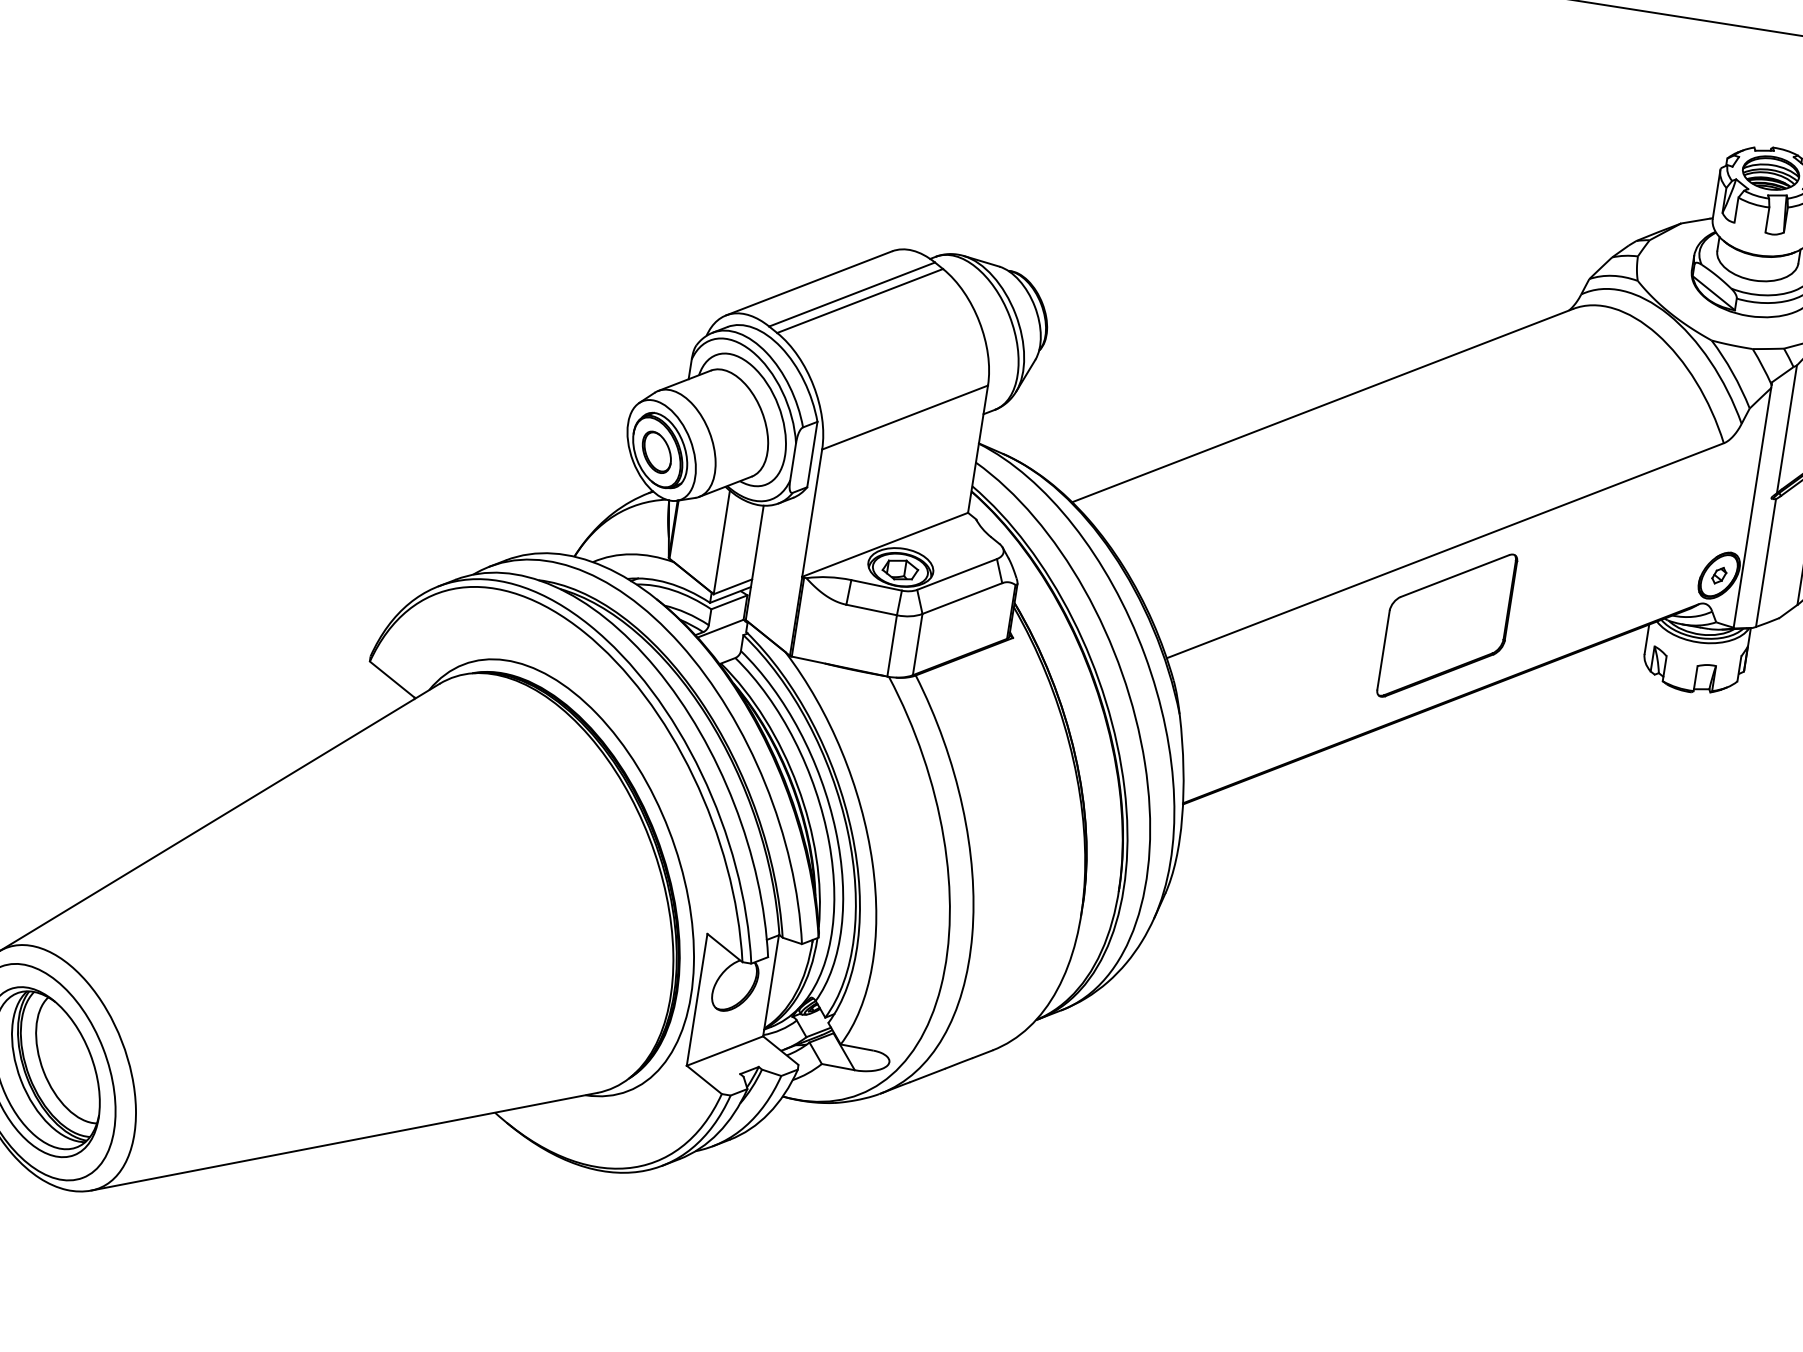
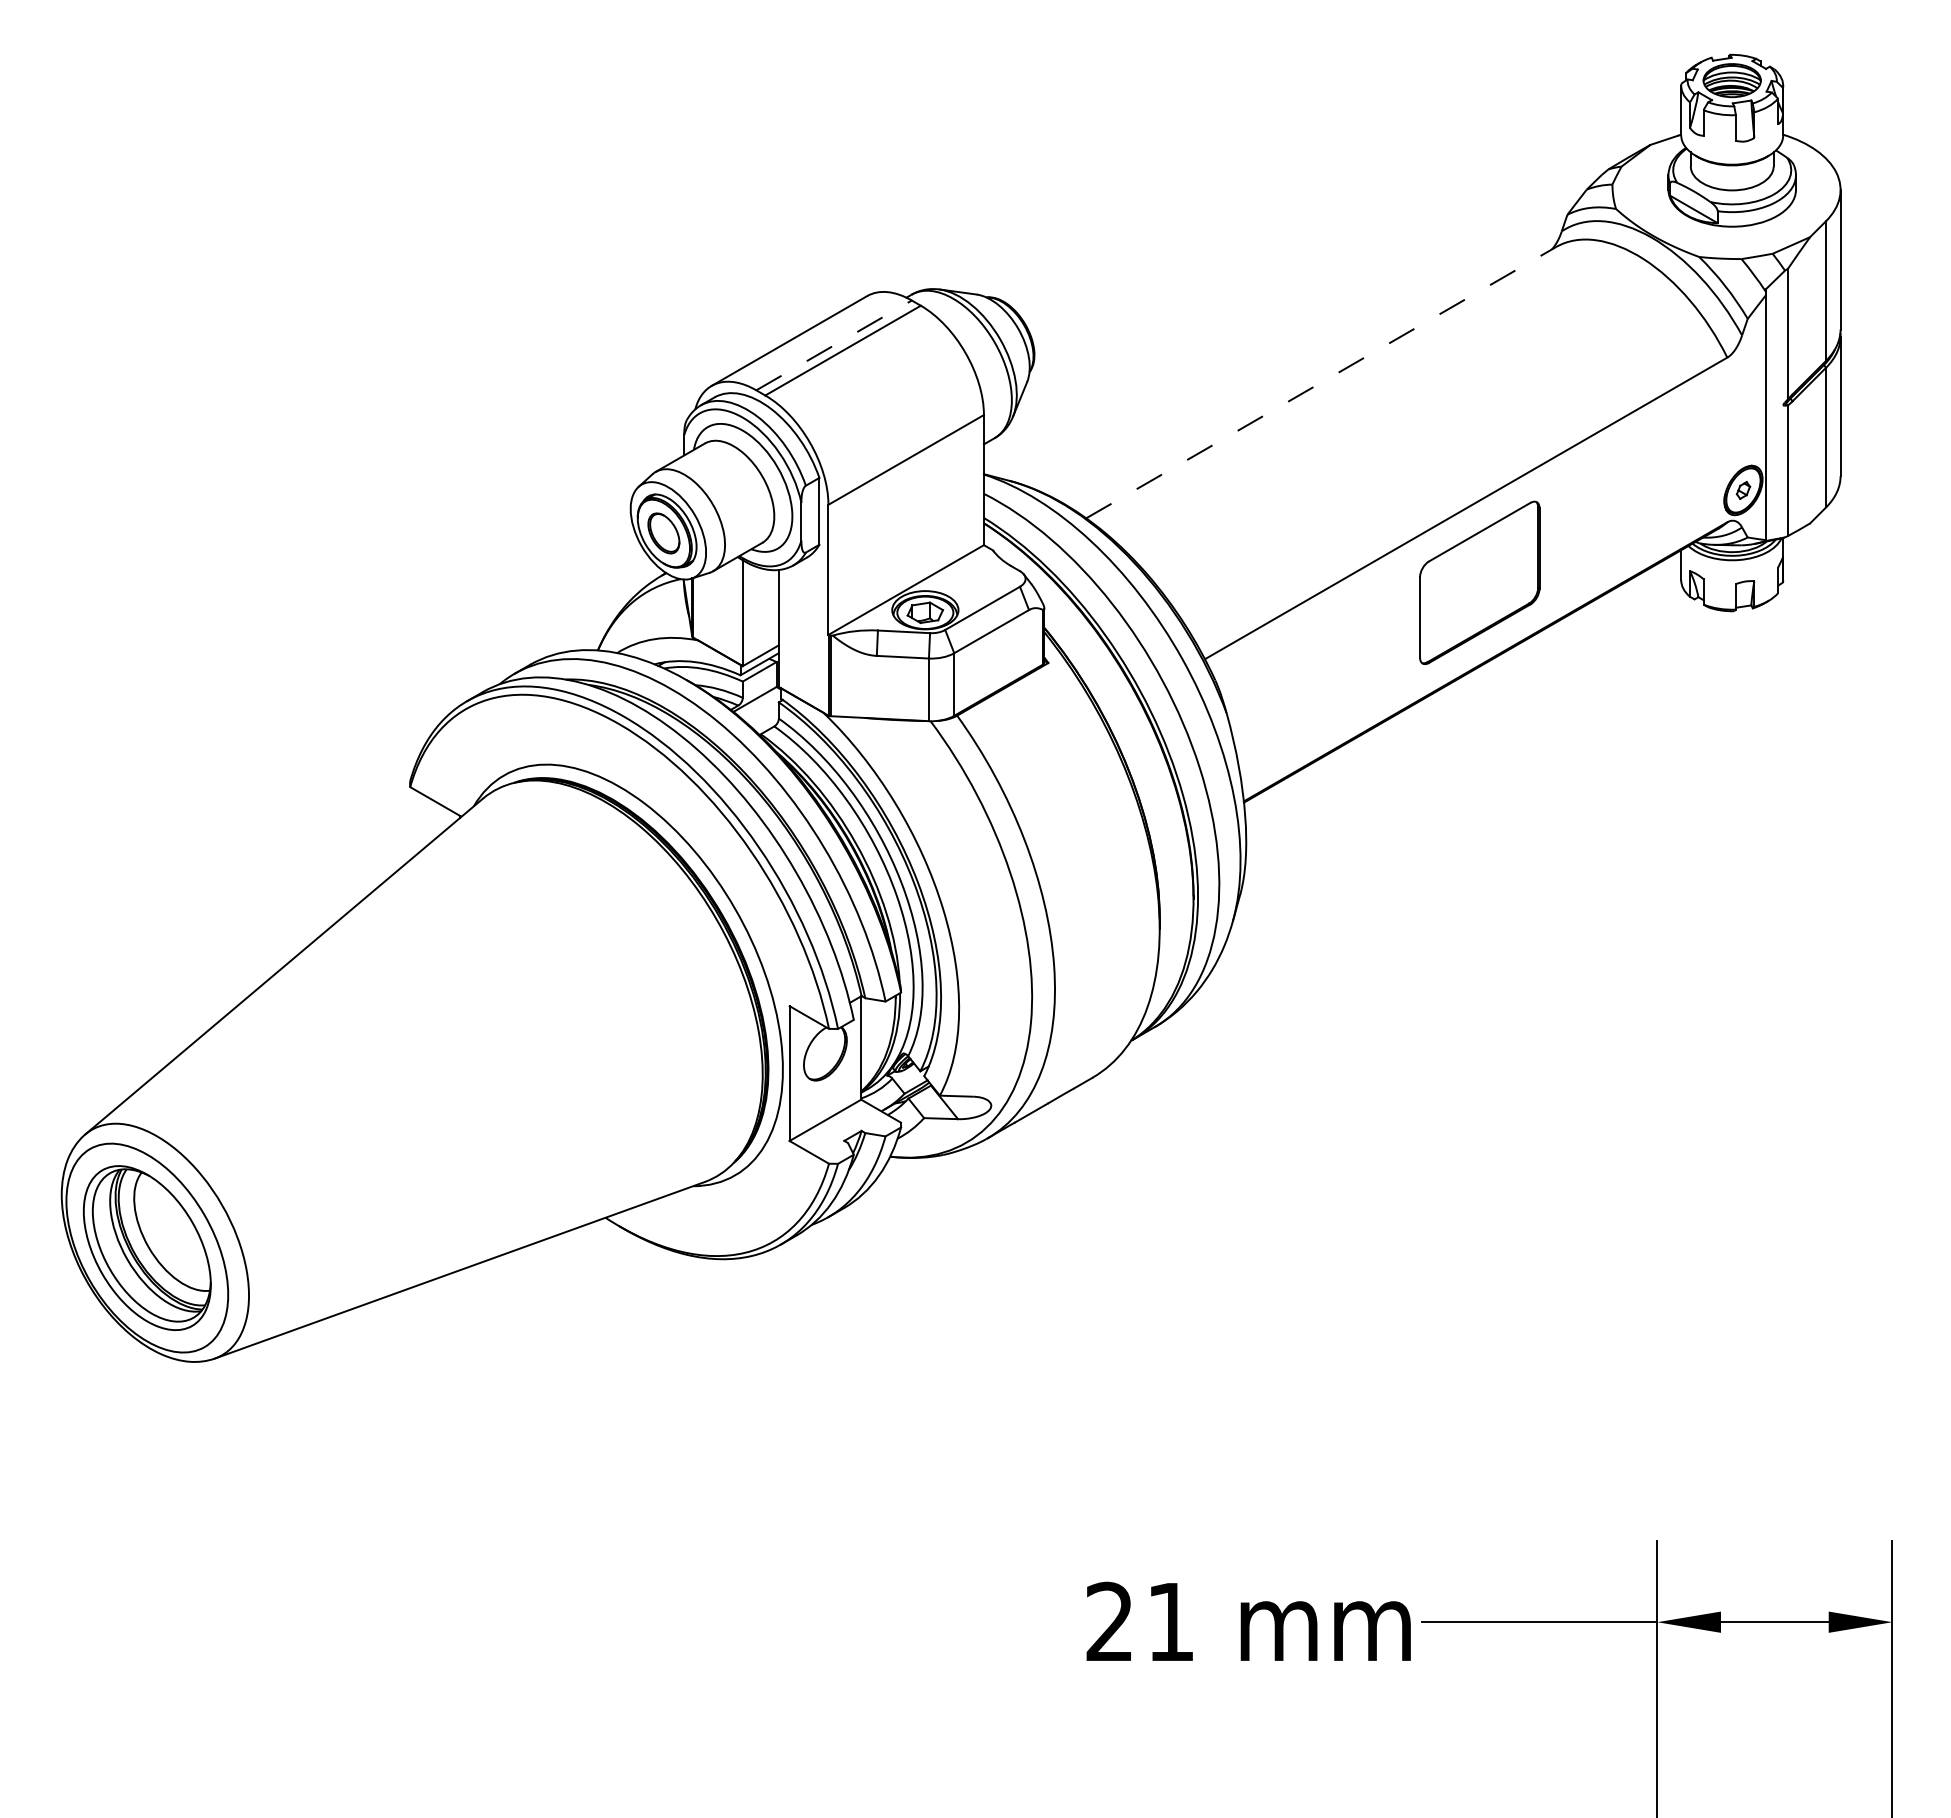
line: (852, 294) -> (834, 345), solid -> dashed
line: (1323, 405) -> (1321, 382), solid -> dashed

